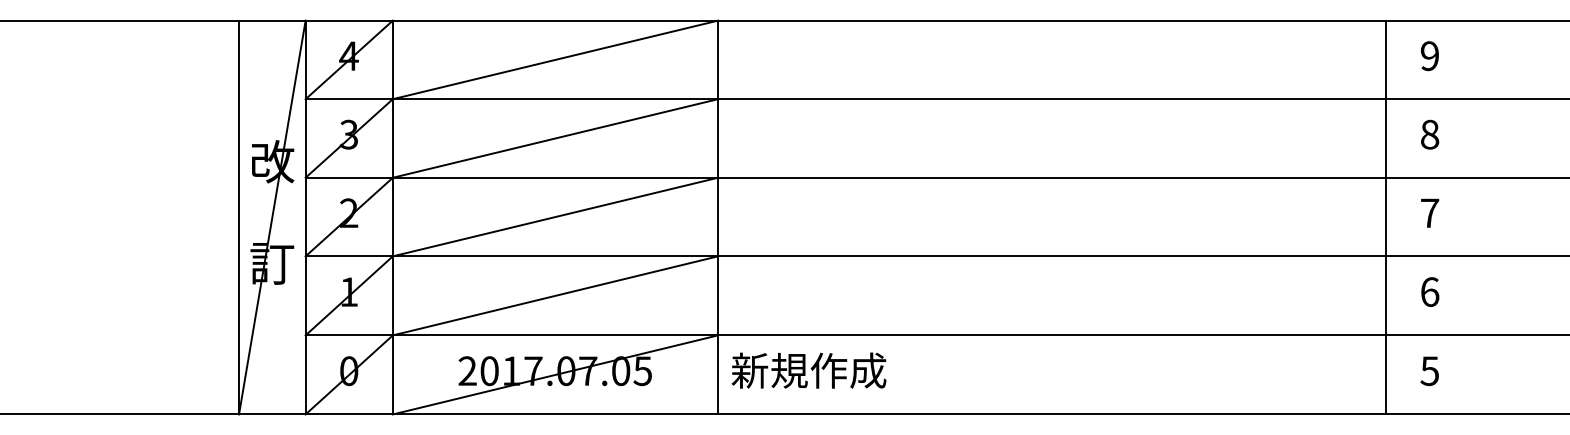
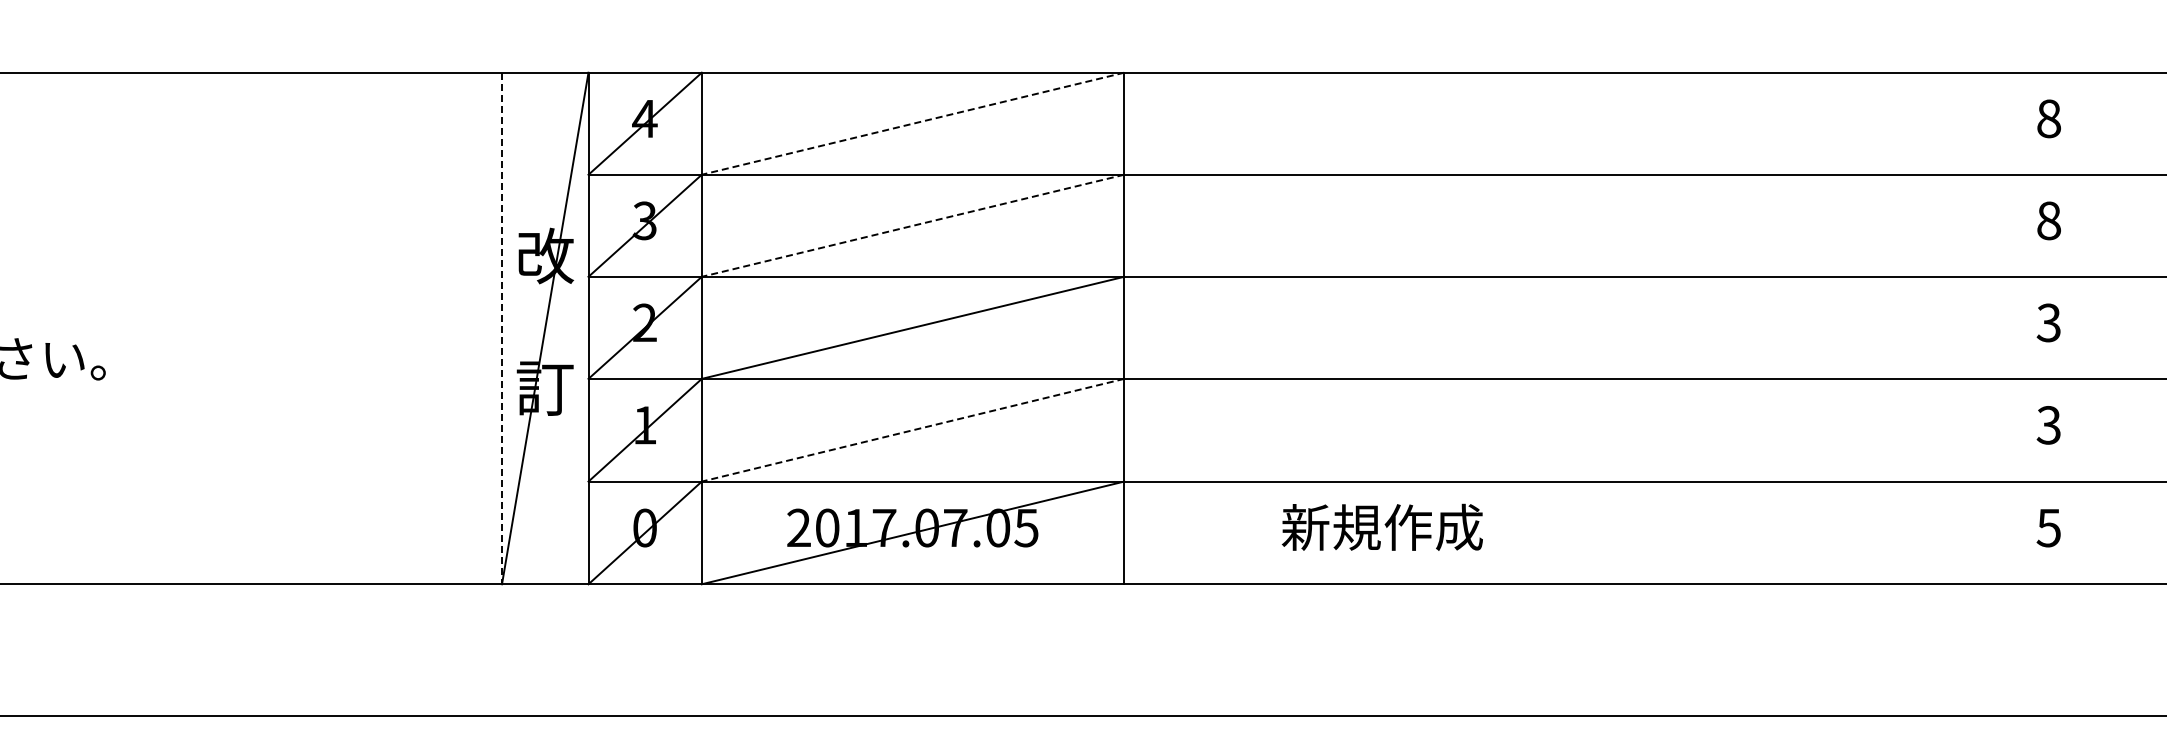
text: (1430, 55) -> (2049, 118), 9 -> 8
line: (555, 59) -> (912, 123), solid -> dashed
line: (555, 138) -> (912, 225), solid -> dashed
text: (1429, 212) -> (2048, 322), 7 -> 3
line: (239, 217) -> (502, 328), solid -> dashed
line: (1386, 217) -> (1992, 328), removed
text: (1429, 292) -> (2048, 425), 6 -> 3
line: (555, 296) -> (912, 430), solid -> dashed
text: (808, 369) -> (1381, 526), moved

